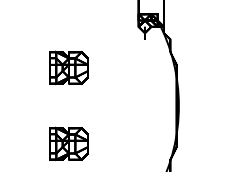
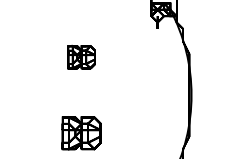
part: (68, 67) -> (81, 56), size x0.7

